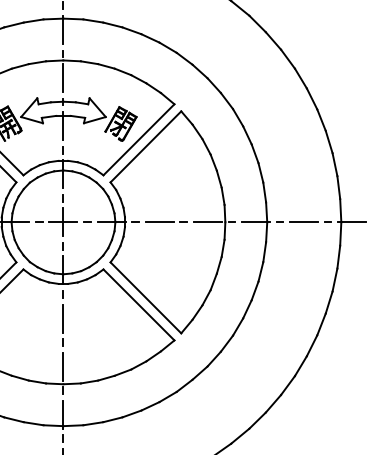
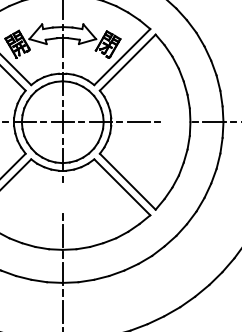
line: (207, 222) -> (176, 122), removed
line: (63, 318) -> (62, 198), removed

